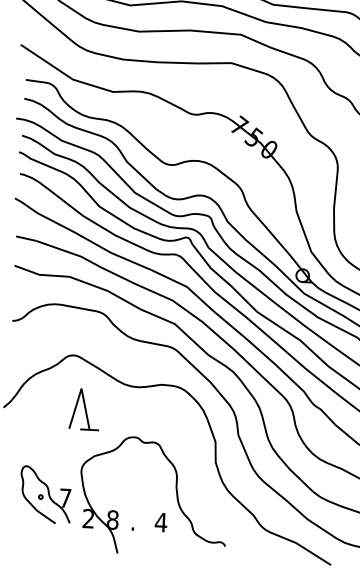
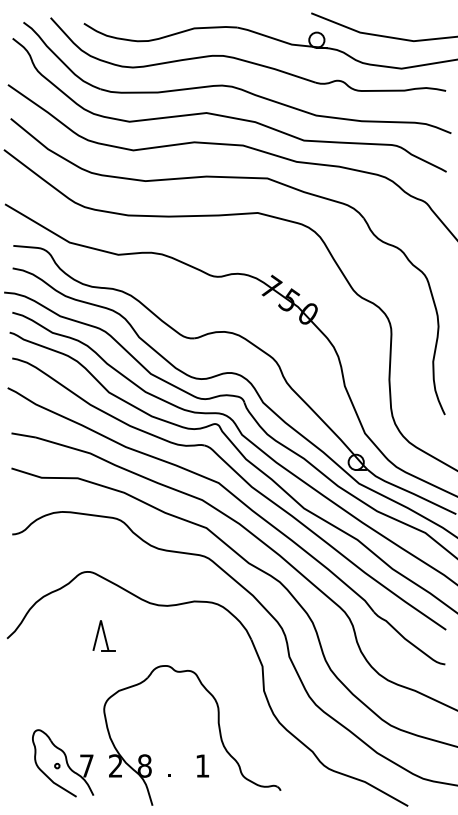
part: (84, 409) -> (103, 635), size x0.62
part: (46, 495) -> (63, 763), moved
text: (161, 522) -> (202, 765), 4 -> 1

